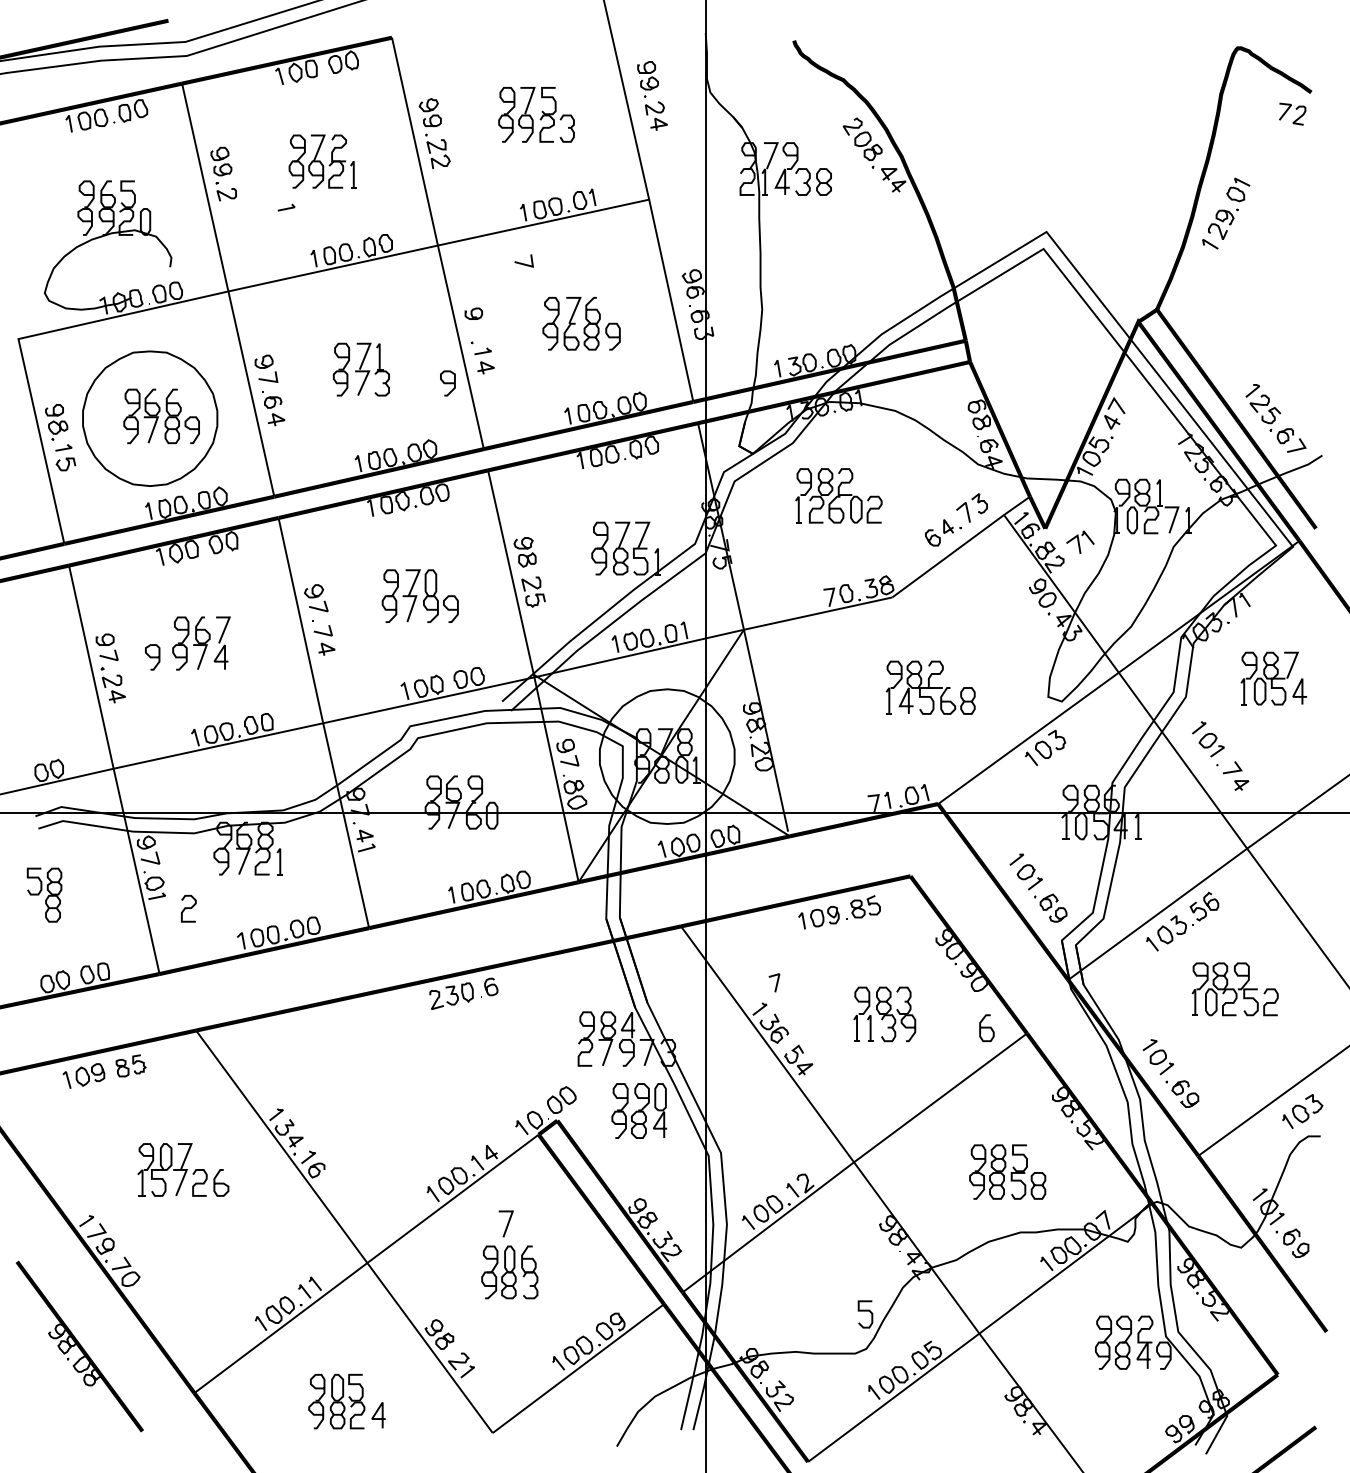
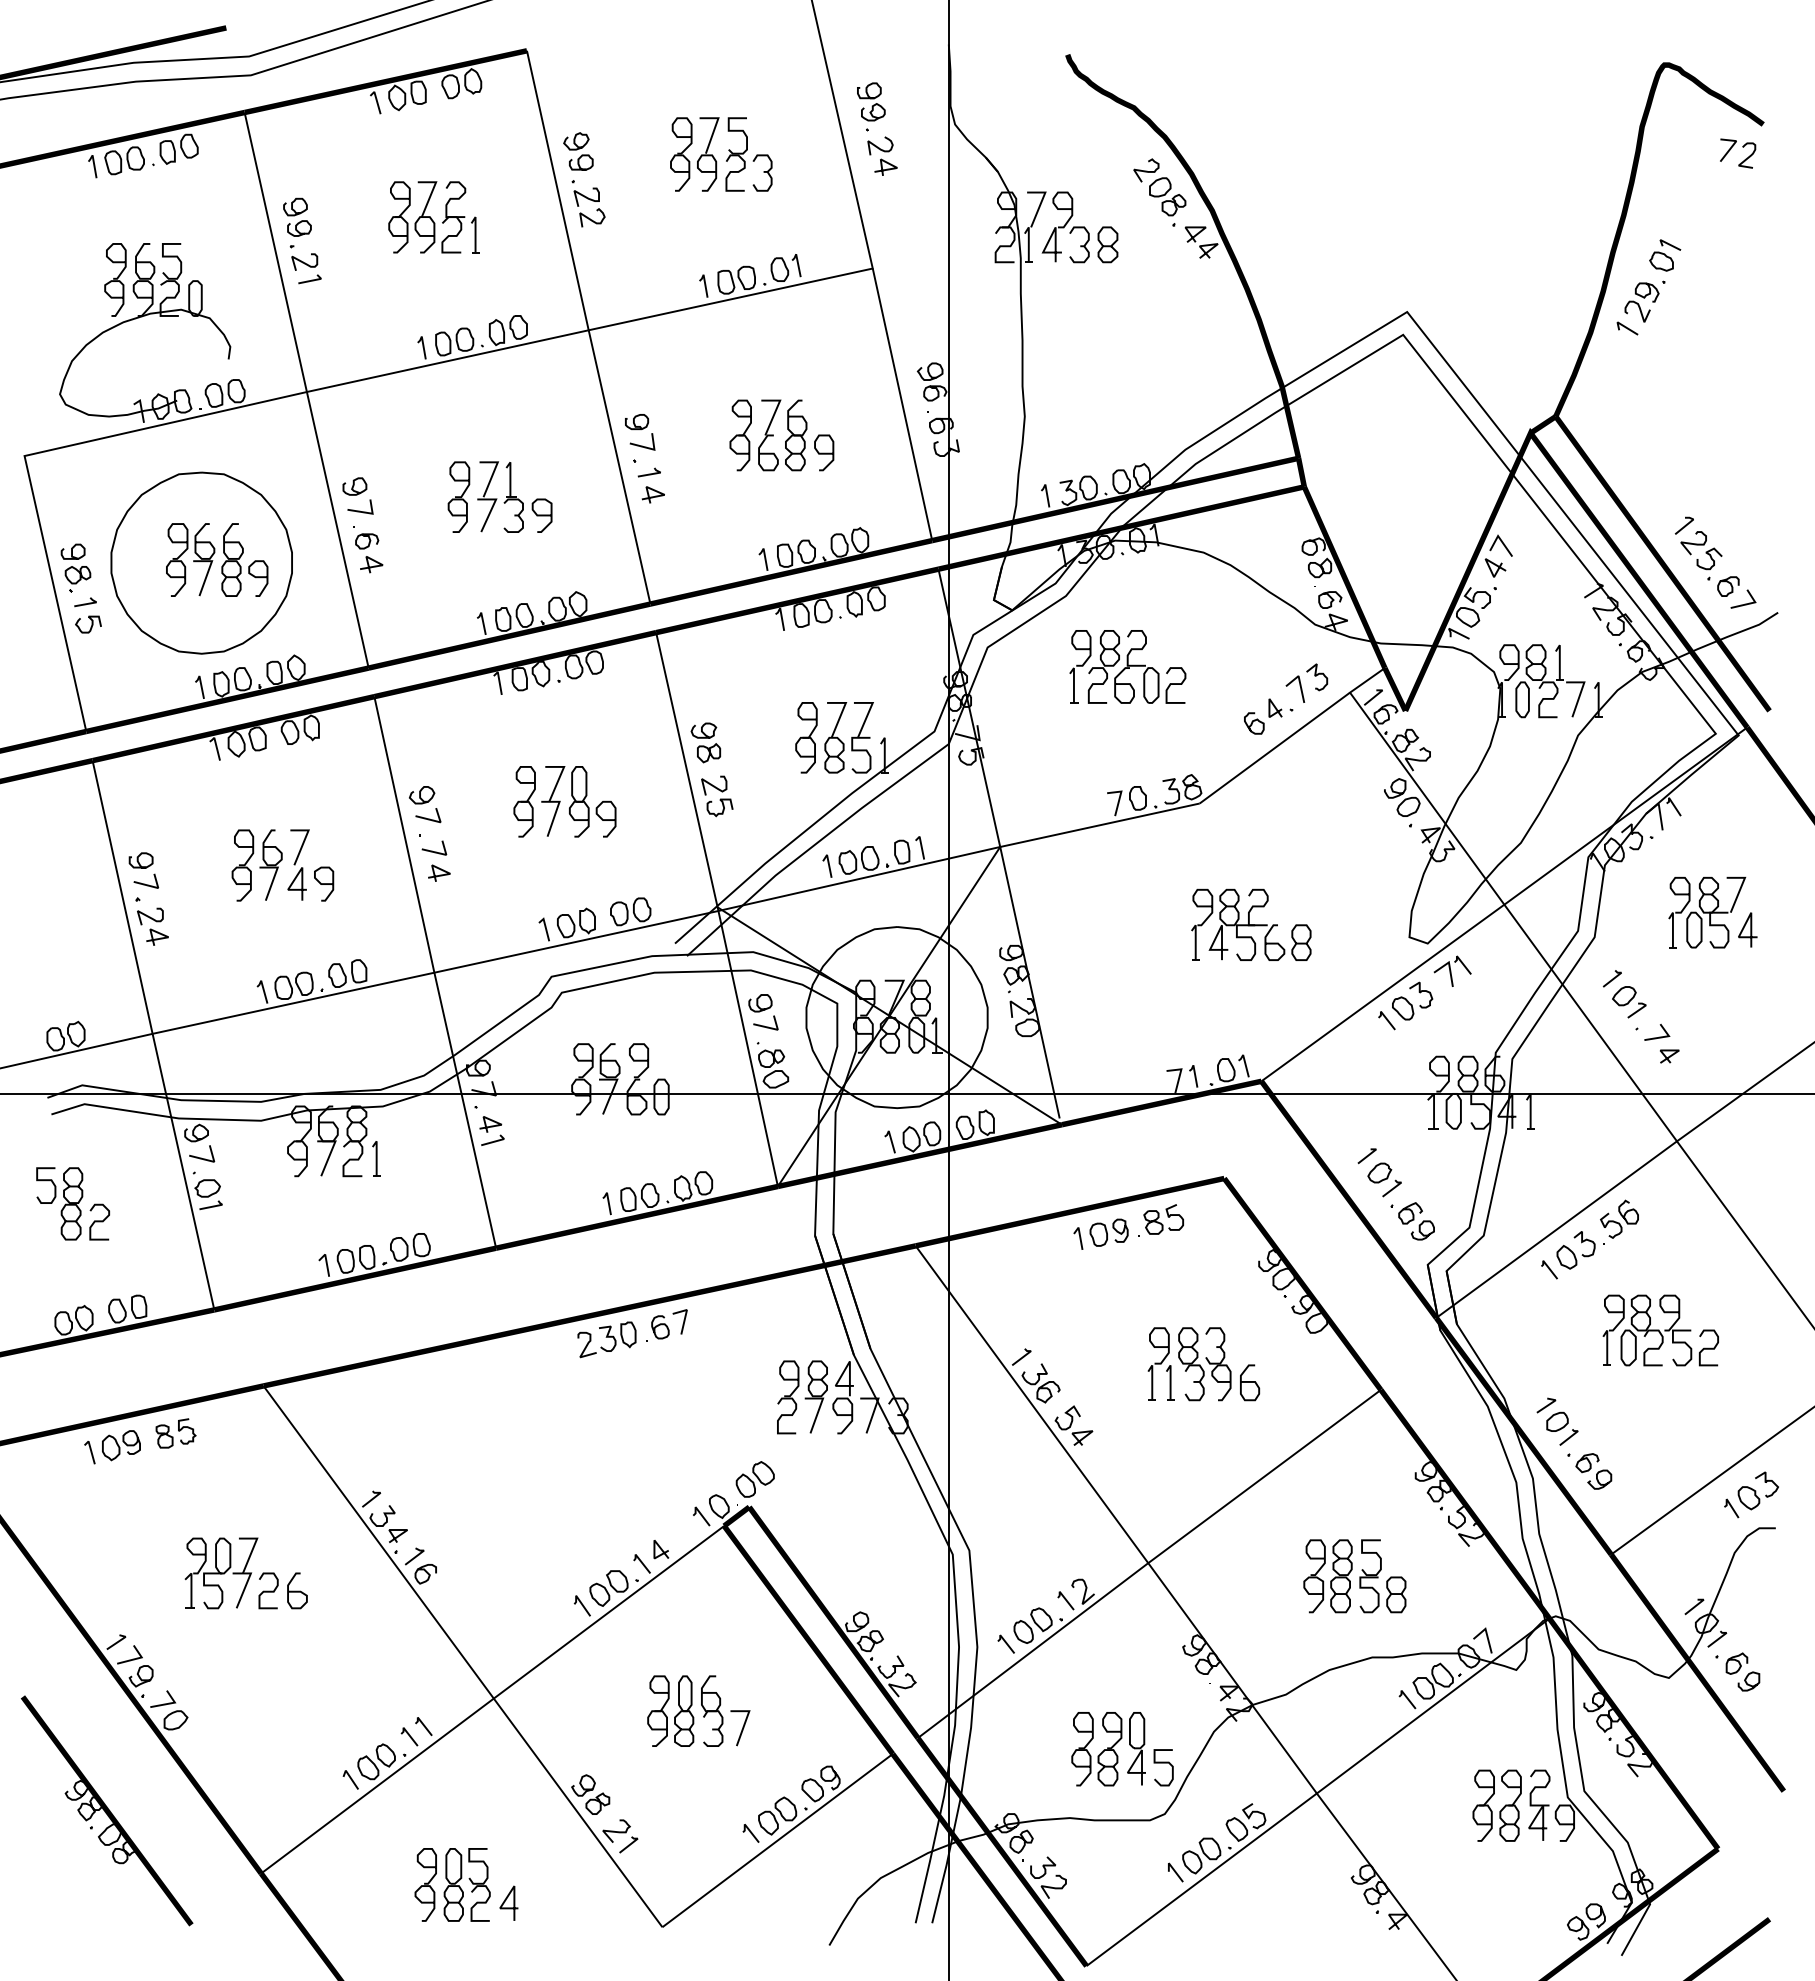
line: (286, 208) -> (309, 280), moved
line: (524, 263) -> (642, 445), moved
curve: (447, 383) -> (541, 515), moved
part: (1080, 541) -> (1452, 970), moved
curve: (152, 656) -> (324, 883), moved
curve: (188, 908) -> (99, 1221), moved
line: (776, 982) -> (683, 1321), moved
curve: (987, 1027) -> (1250, 1382), moved
part: (639, 1111) -> (1108, 1749), moved
line: (506, 1225) -> (741, 1729), moved

